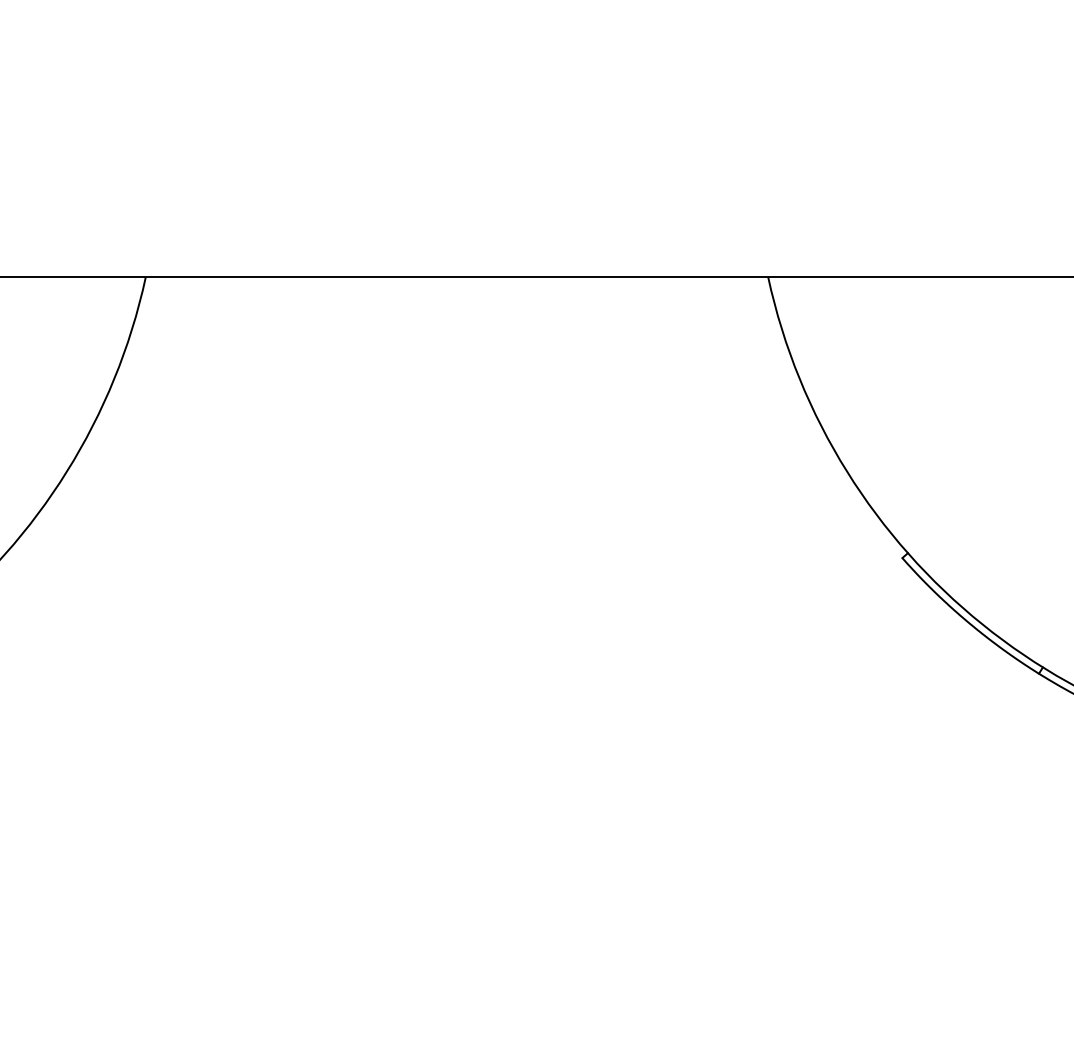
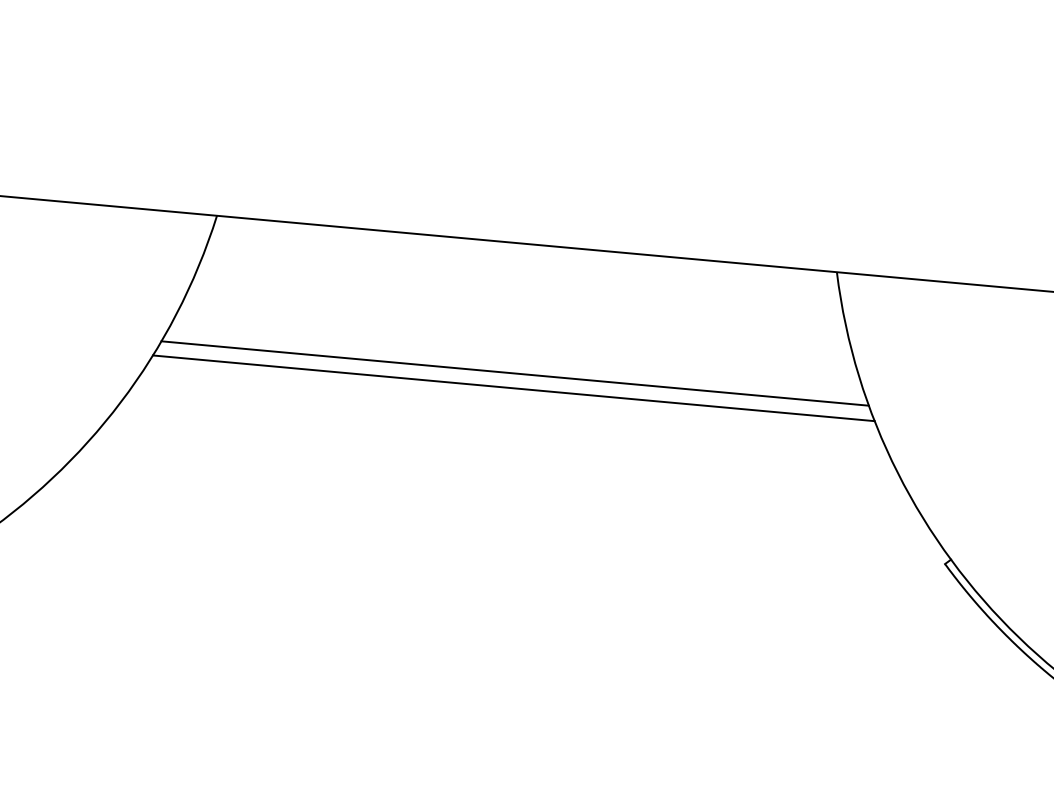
line: (456, 407) -> (514, 373), added
line: (456, 422) -> (513, 388), added

